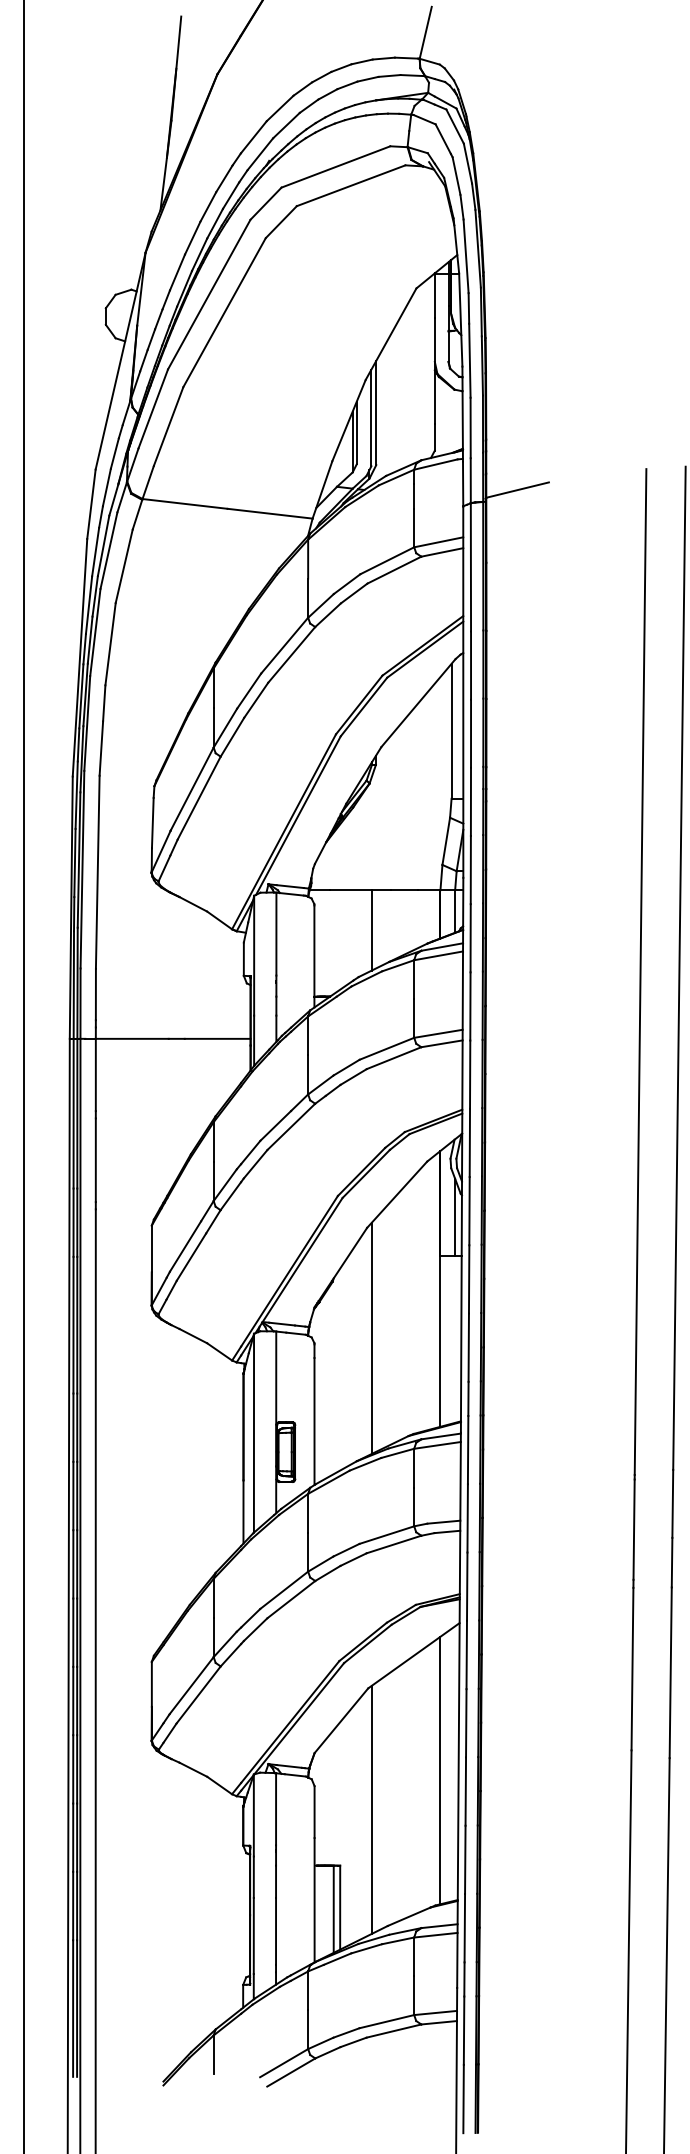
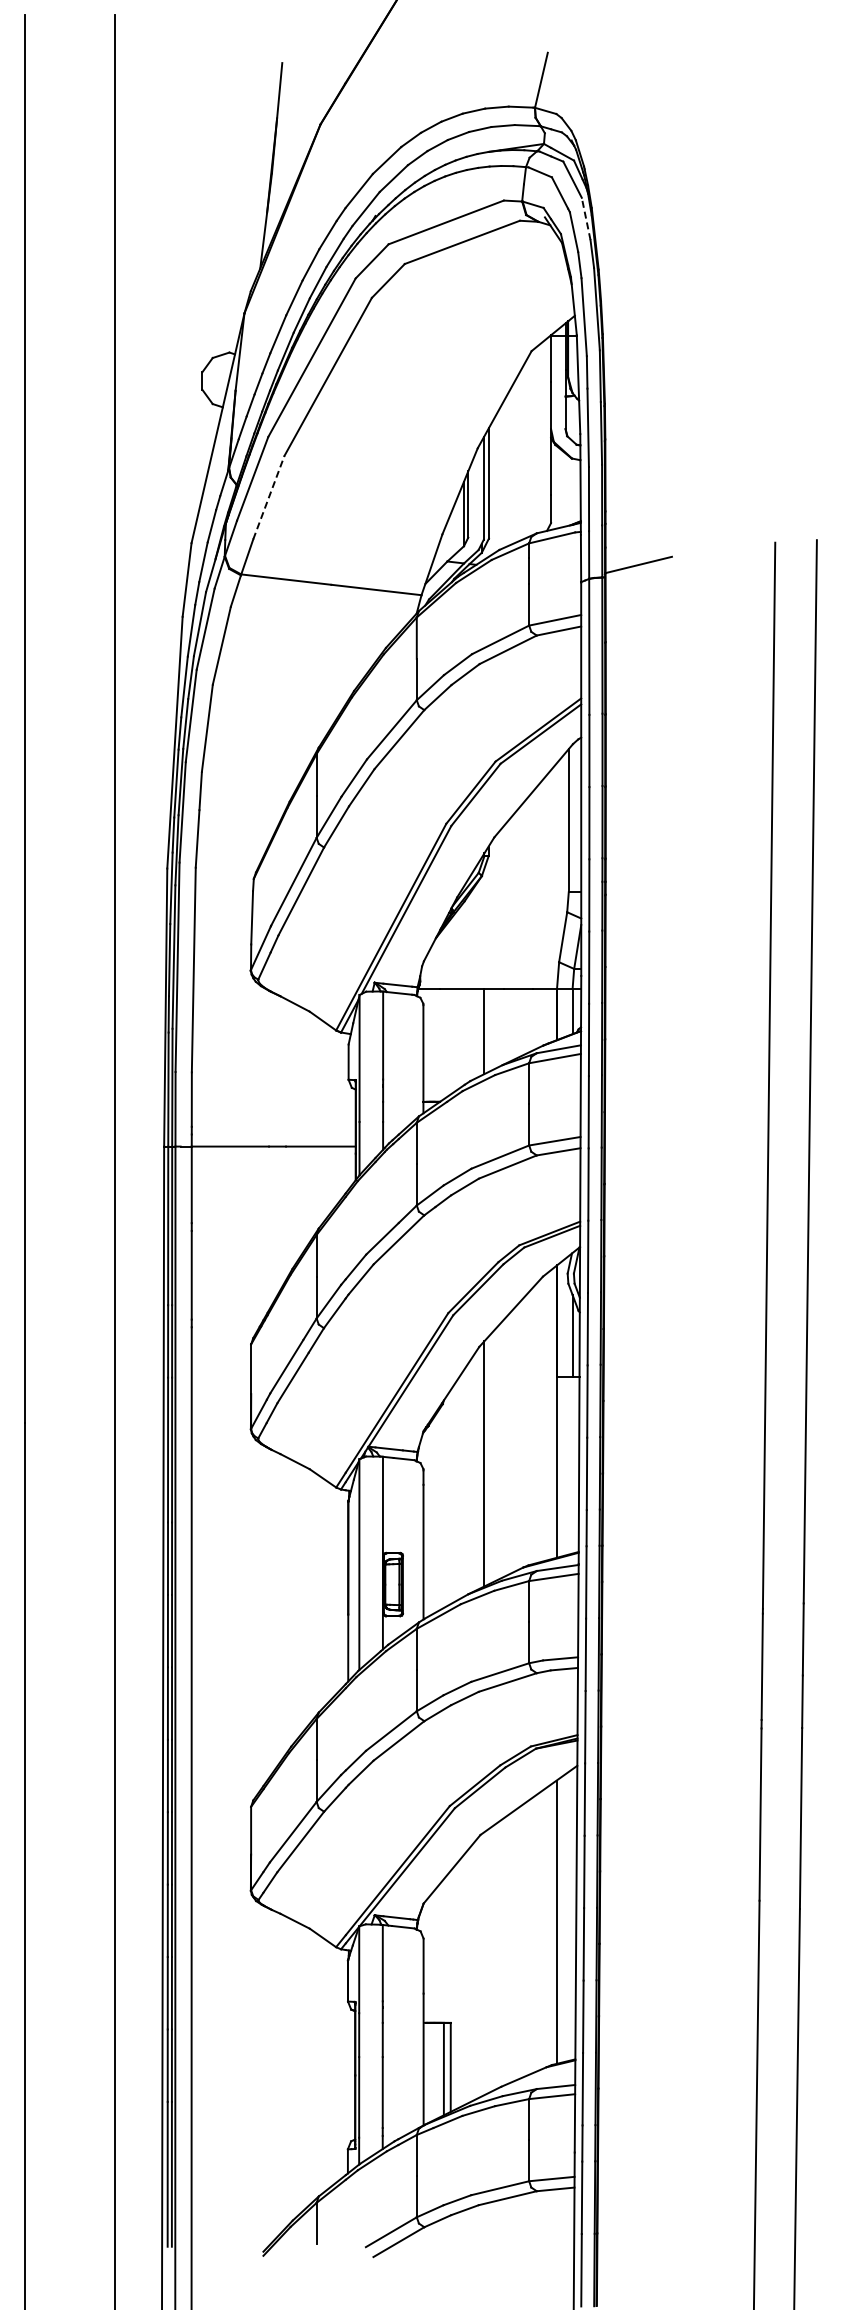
line: (468, 163) -> (586, 218), solid -> dashed
line: (168, 426) -> (268, 497), solid -> dashed
line: (372, 1809) -> (484, 1963), removed

